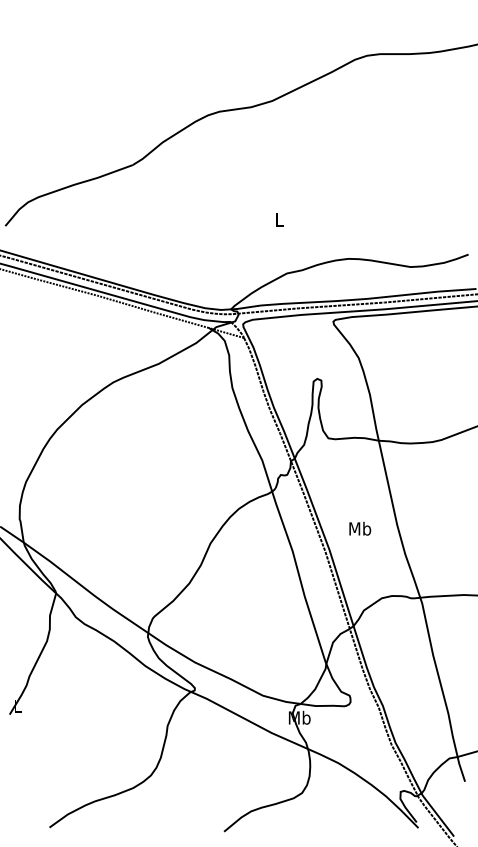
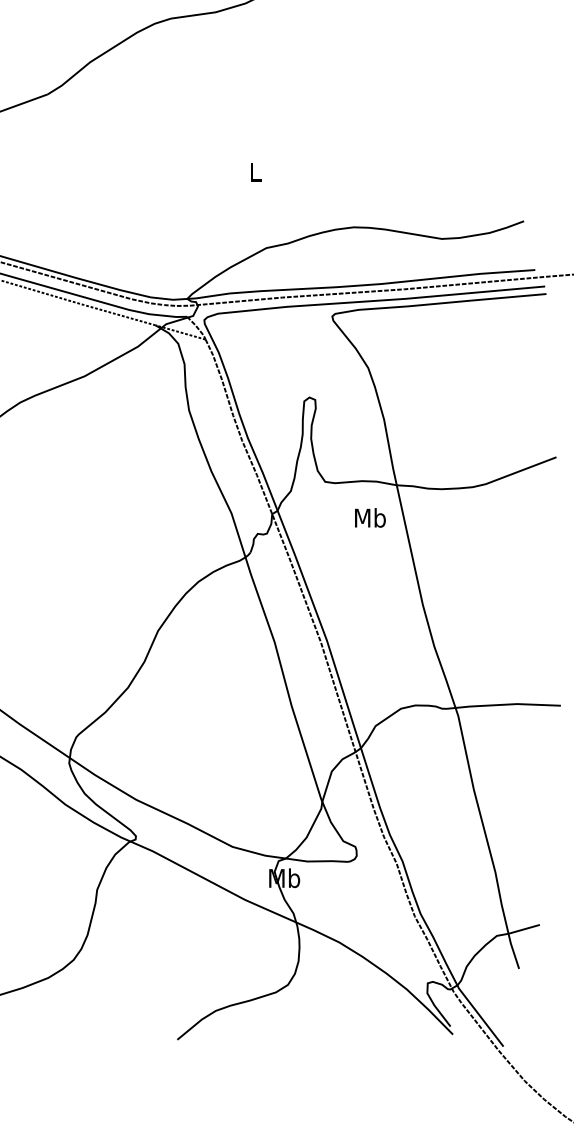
text: (360, 528) -> (370, 517), moved

